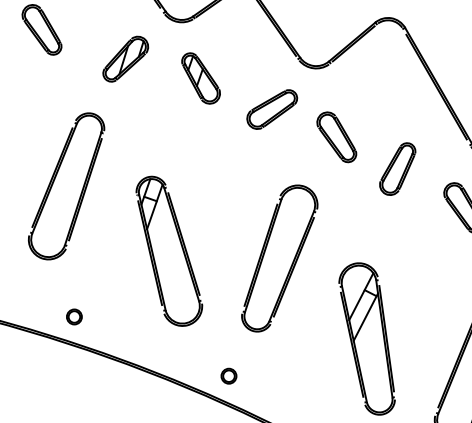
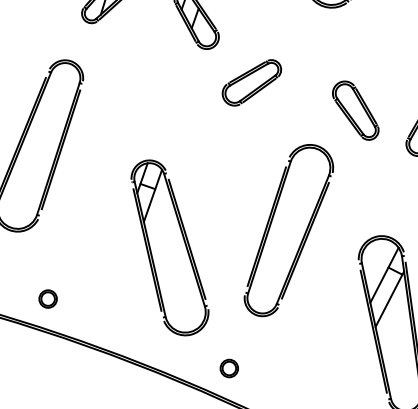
part: (272, 109) -> (252, 82), moved
part: (336, 137) -> (355, 110), moved
part: (169, 250) -> (170, 246), moved

